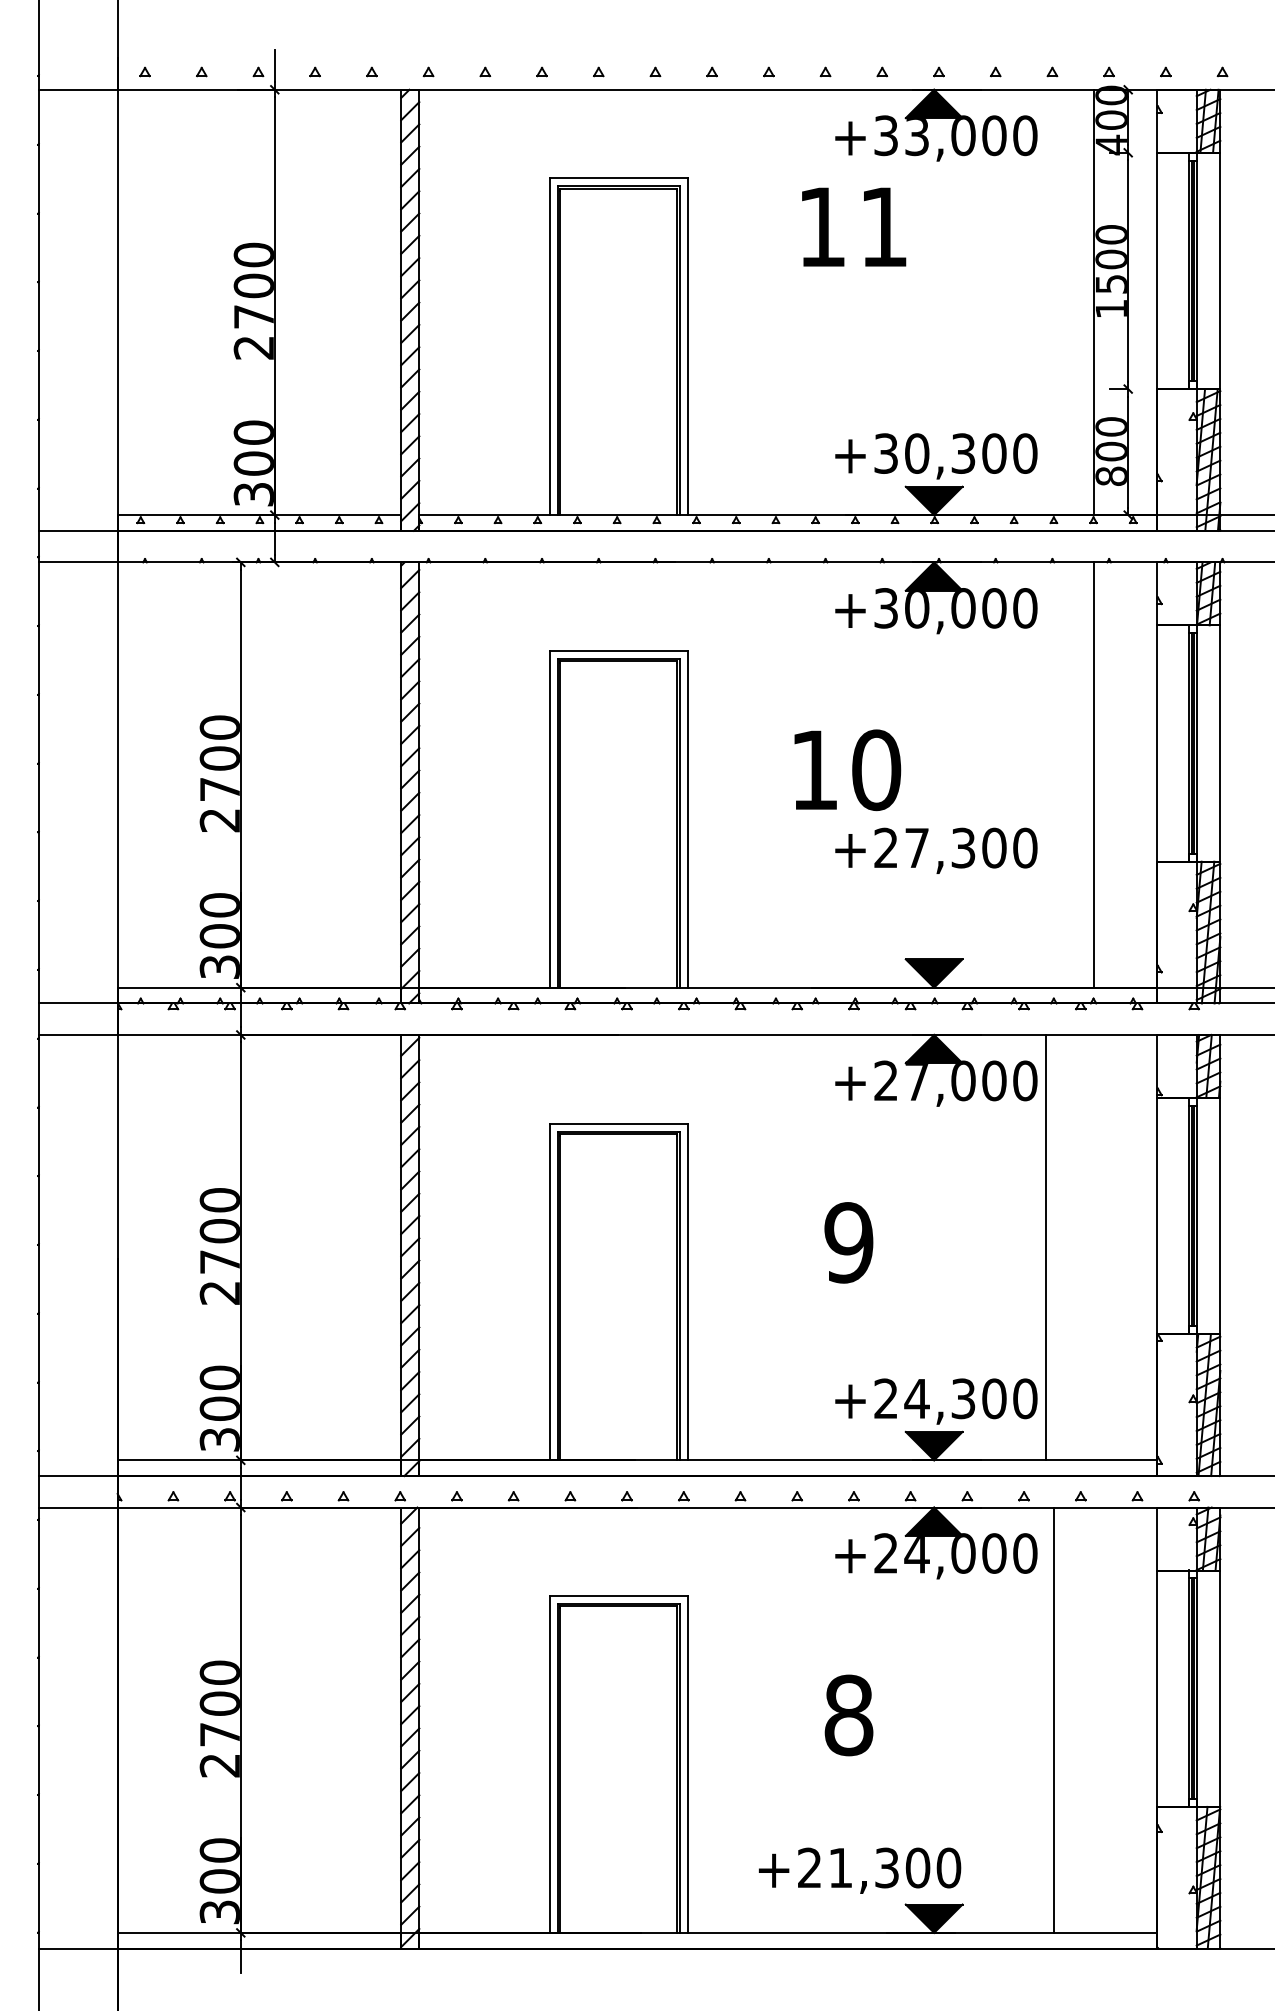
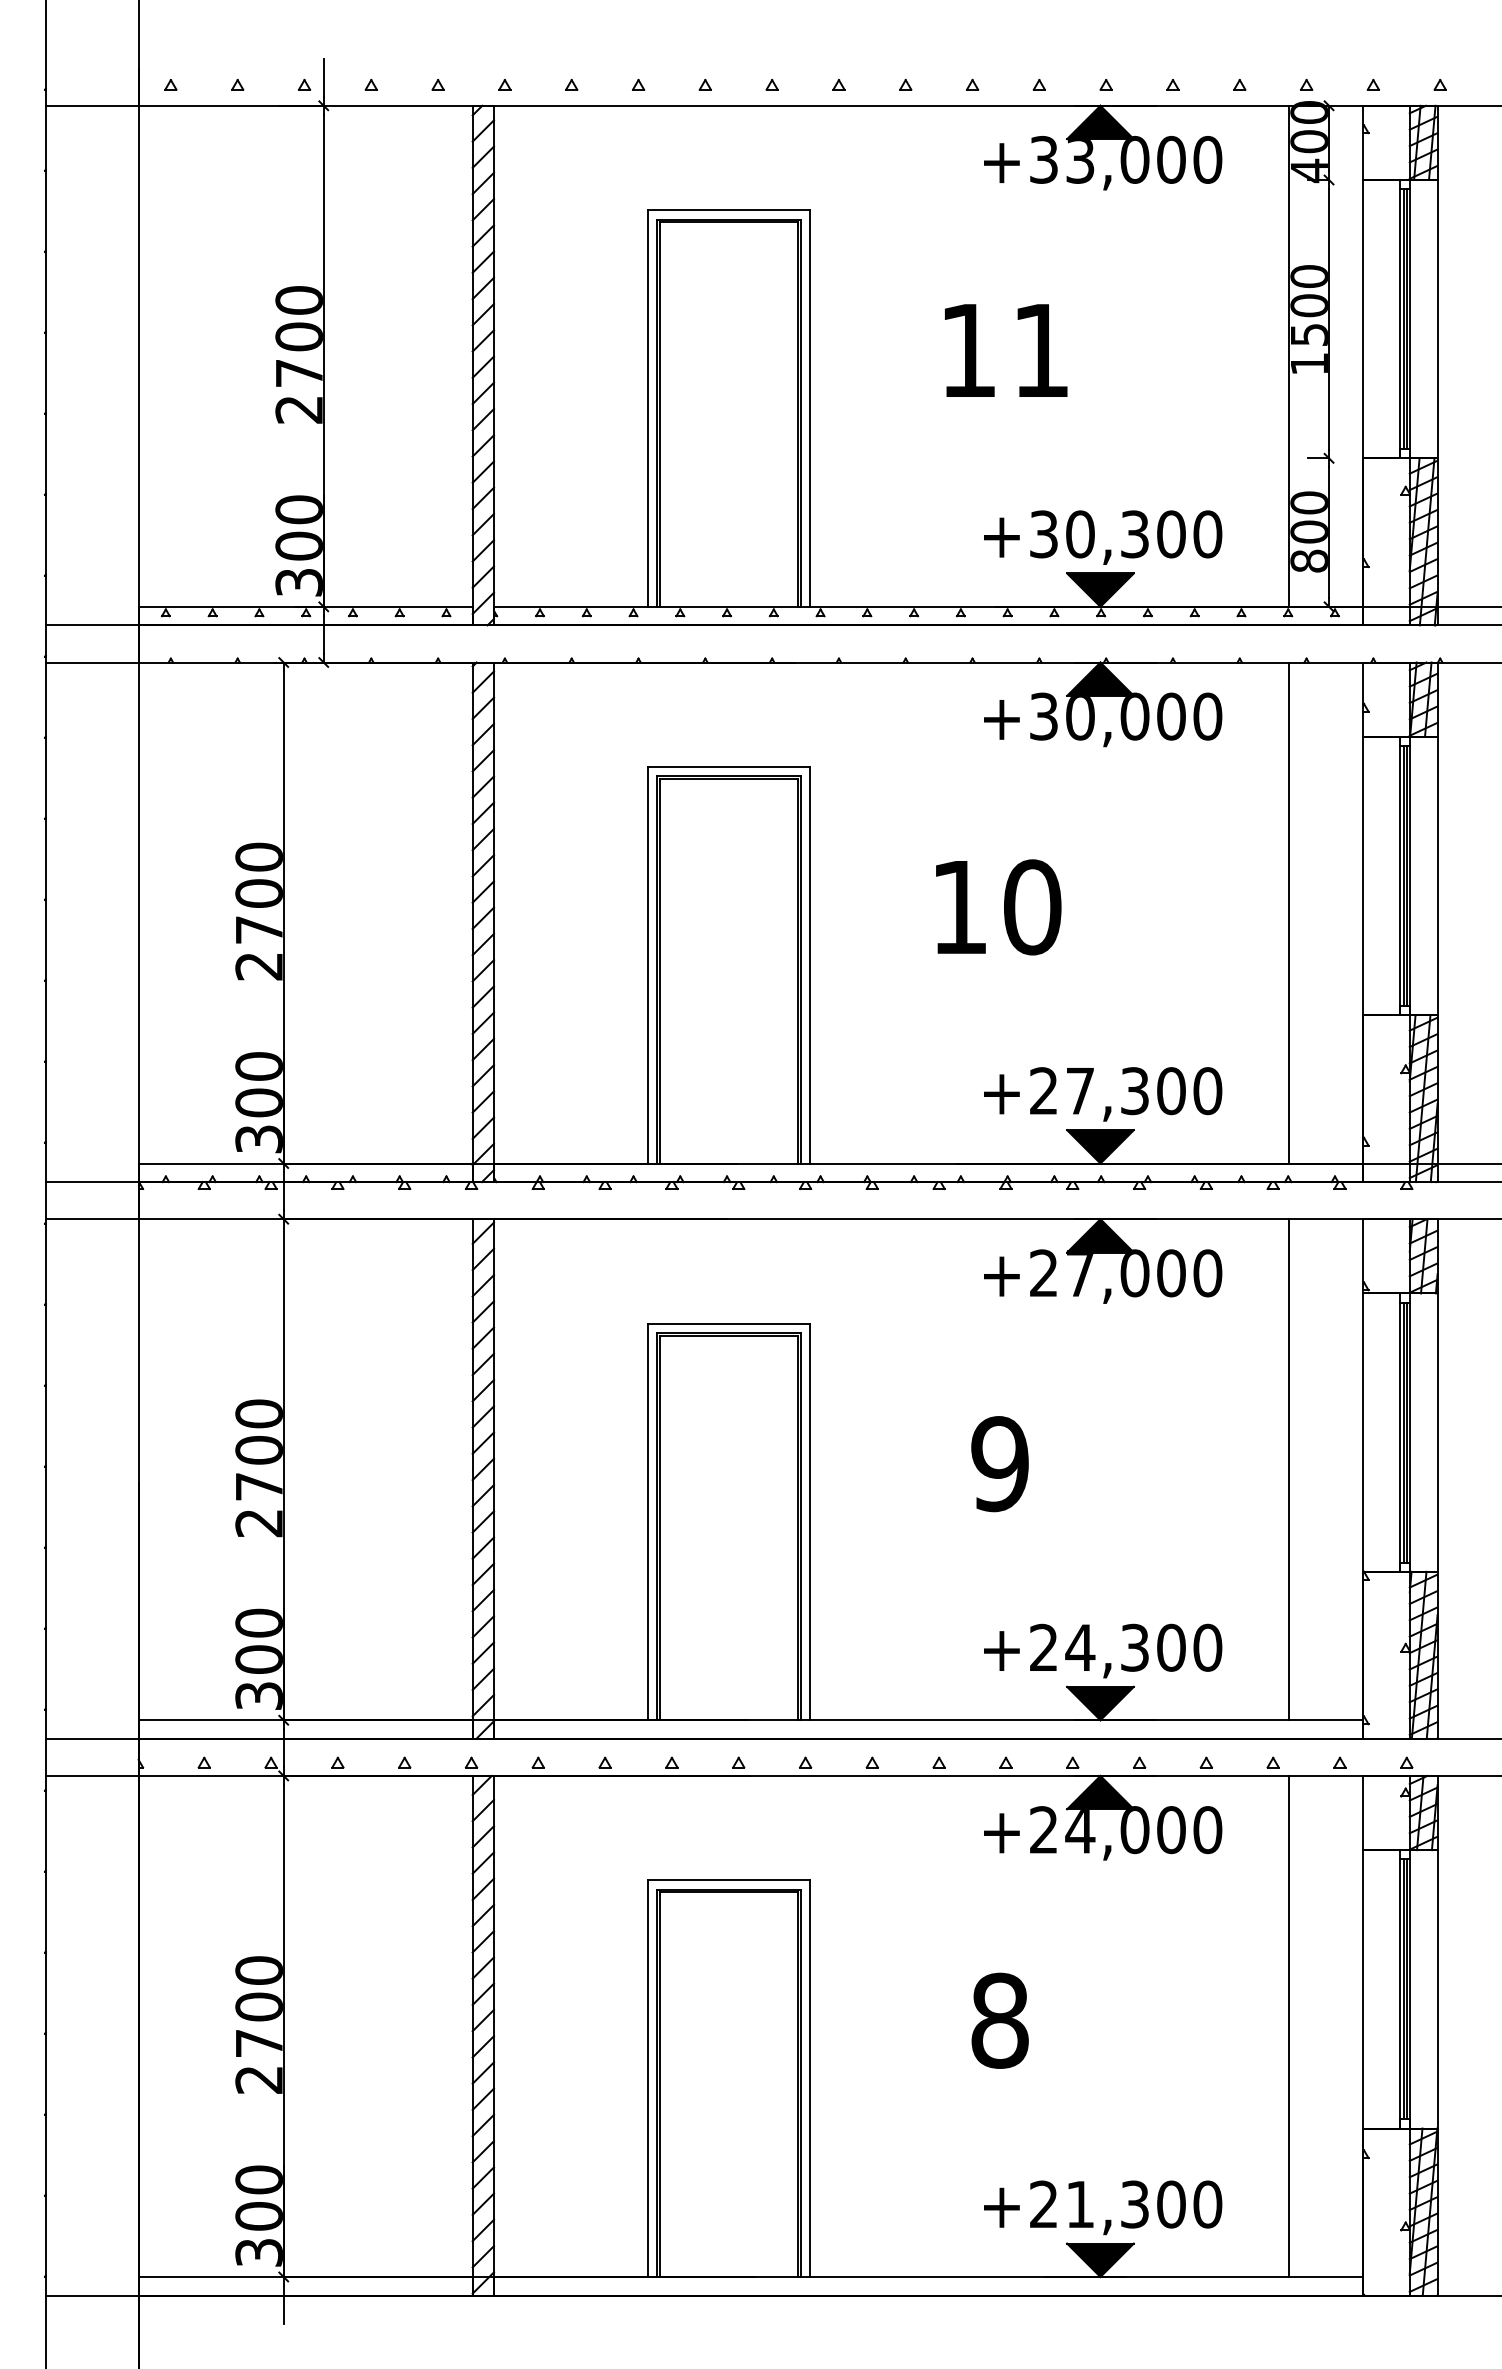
text: (854, 227) -> (1006, 350), moved
text: (936, 851) -> (1103, 1094), moved
line: (1046, 1247) -> (1289, 1469), moved
line: (1054, 1719) -> (1289, 2025), moved
text: (860, 1870) -> (1103, 2207), moved

